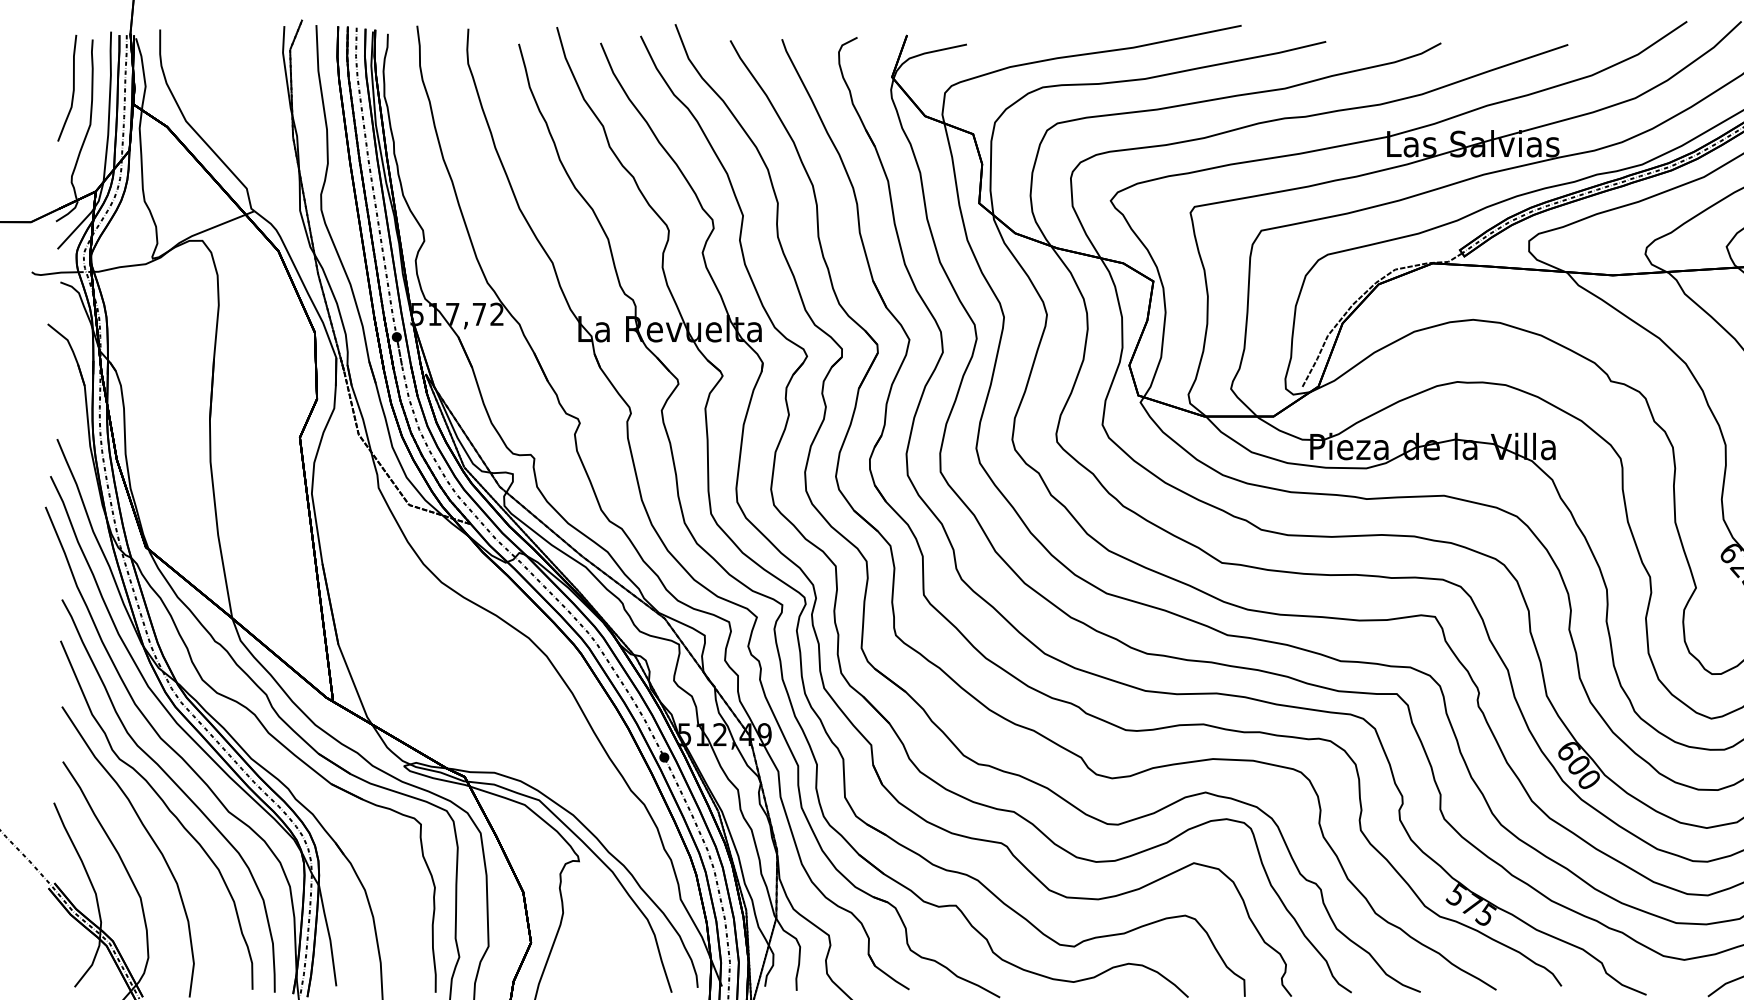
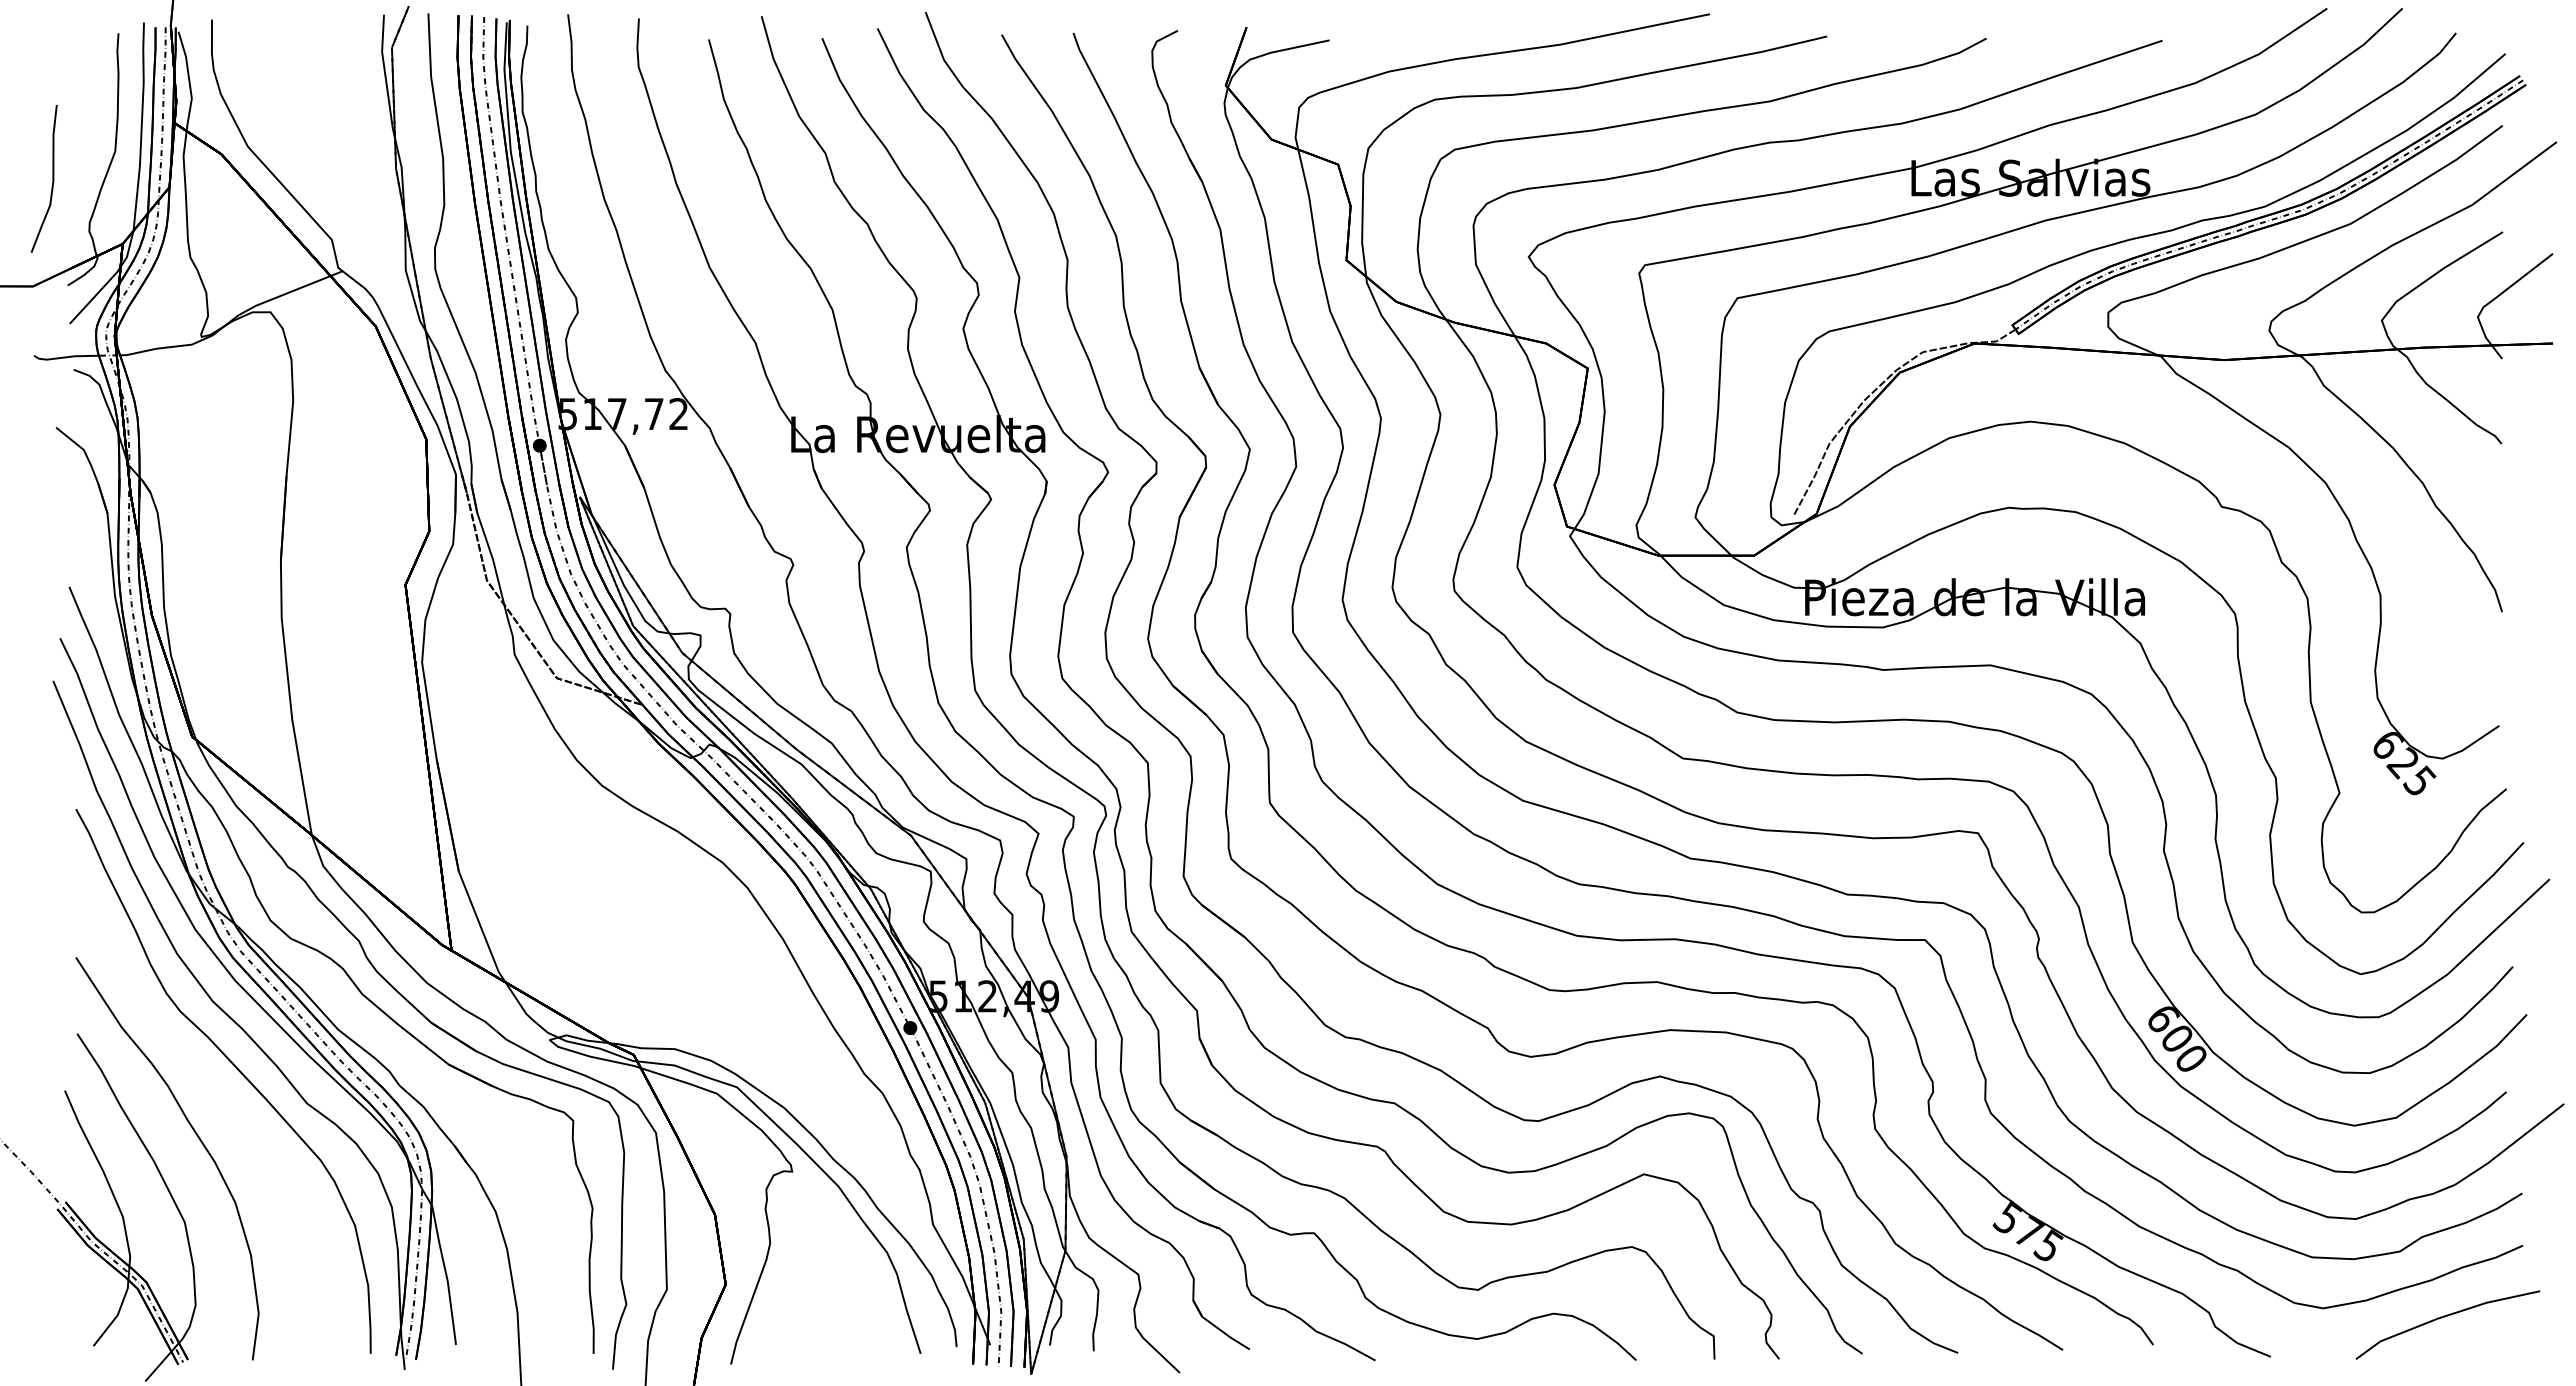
curve: (73, 87) -> (52, 178), moved
curve: (165, 806) -> (219, 1095), removed

